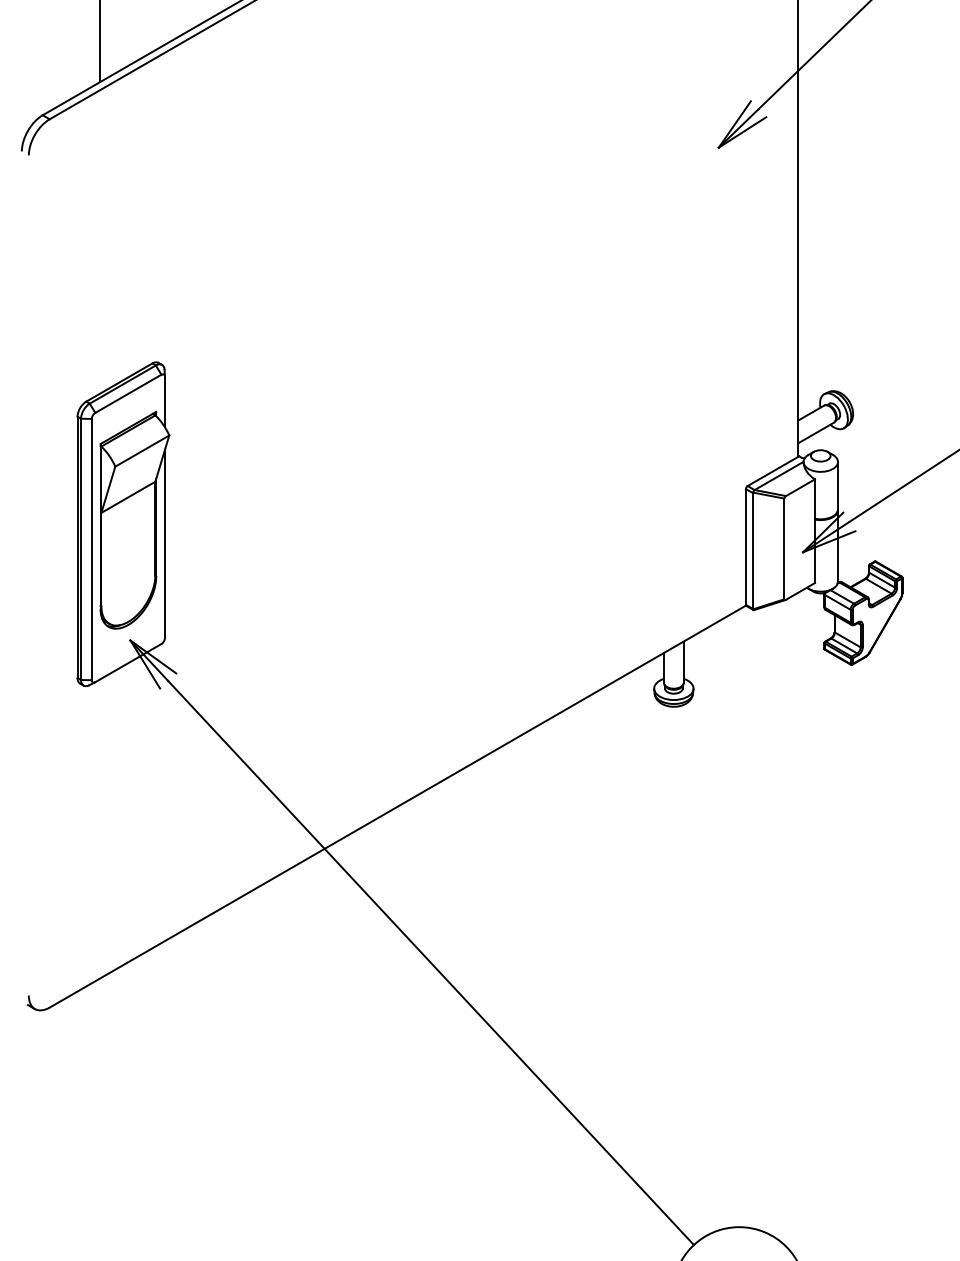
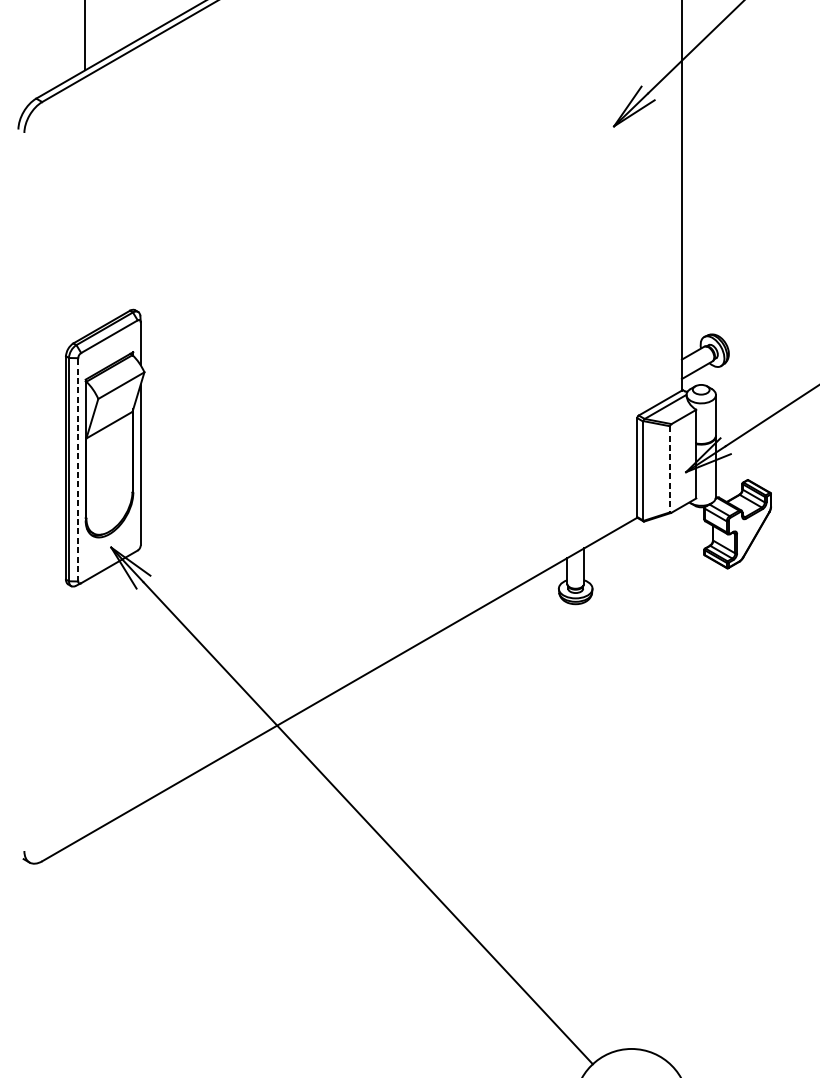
line: (91, 549) -> (77, 469), solid -> dashed
line: (784, 549) -> (670, 469), solid -> dashed

